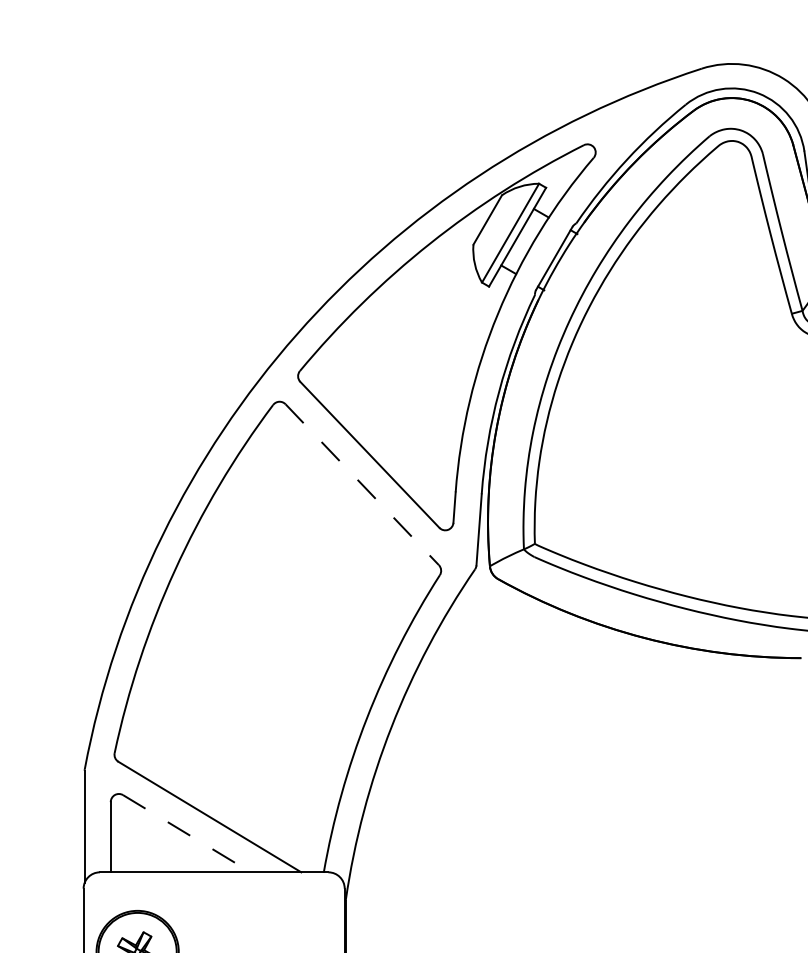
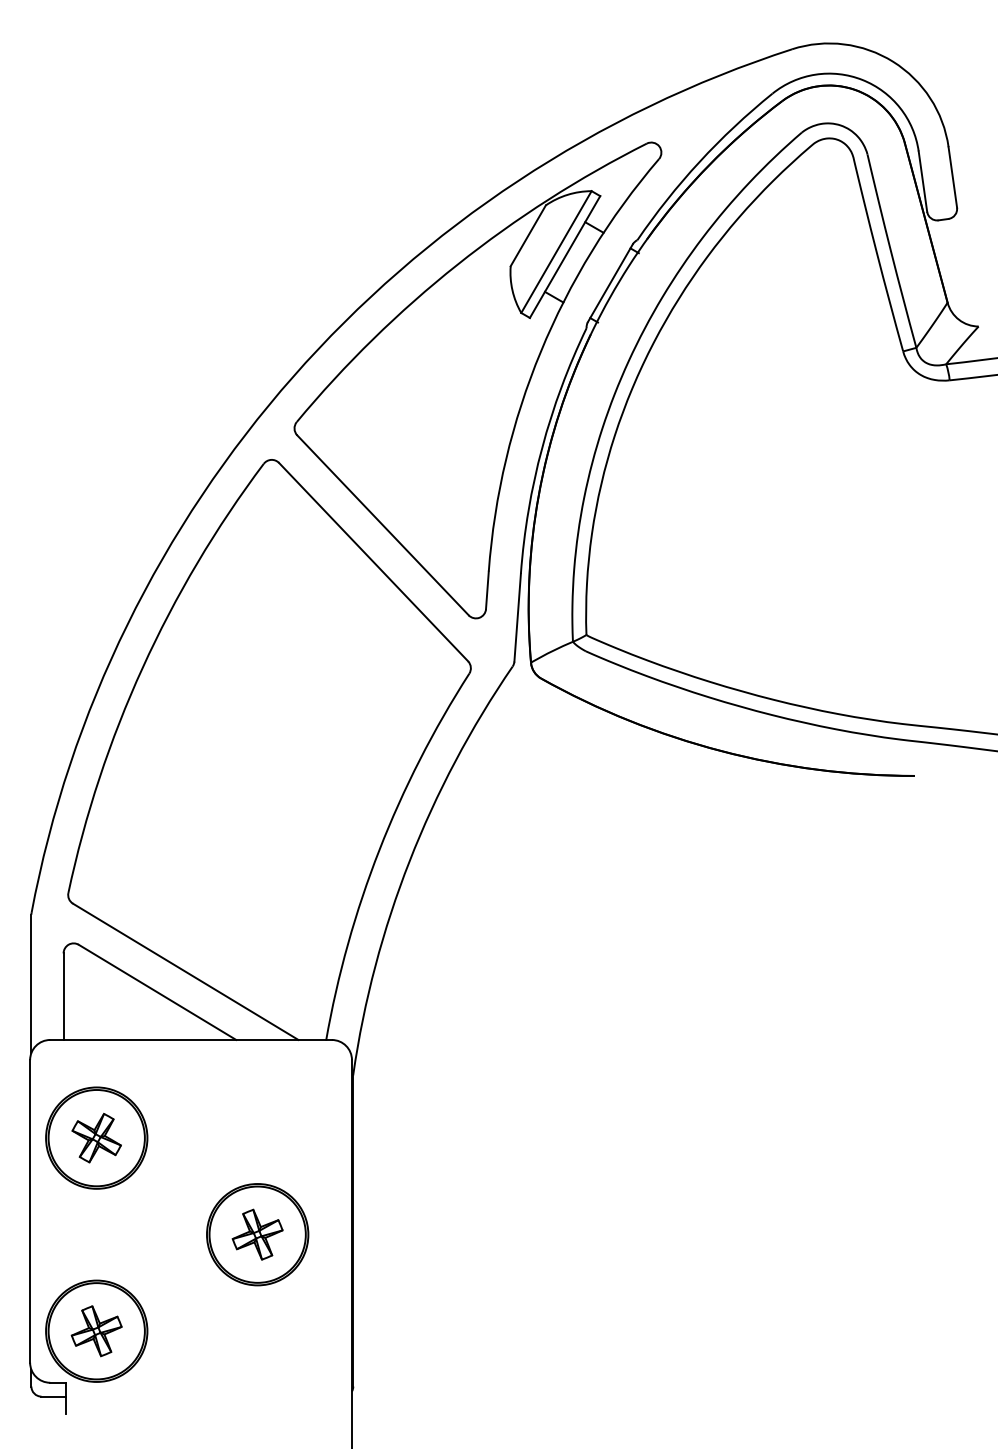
line: (362, 485) -> (373, 562), dashed -> solid
line: (186, 833) -> (157, 992), dashed -> solid

